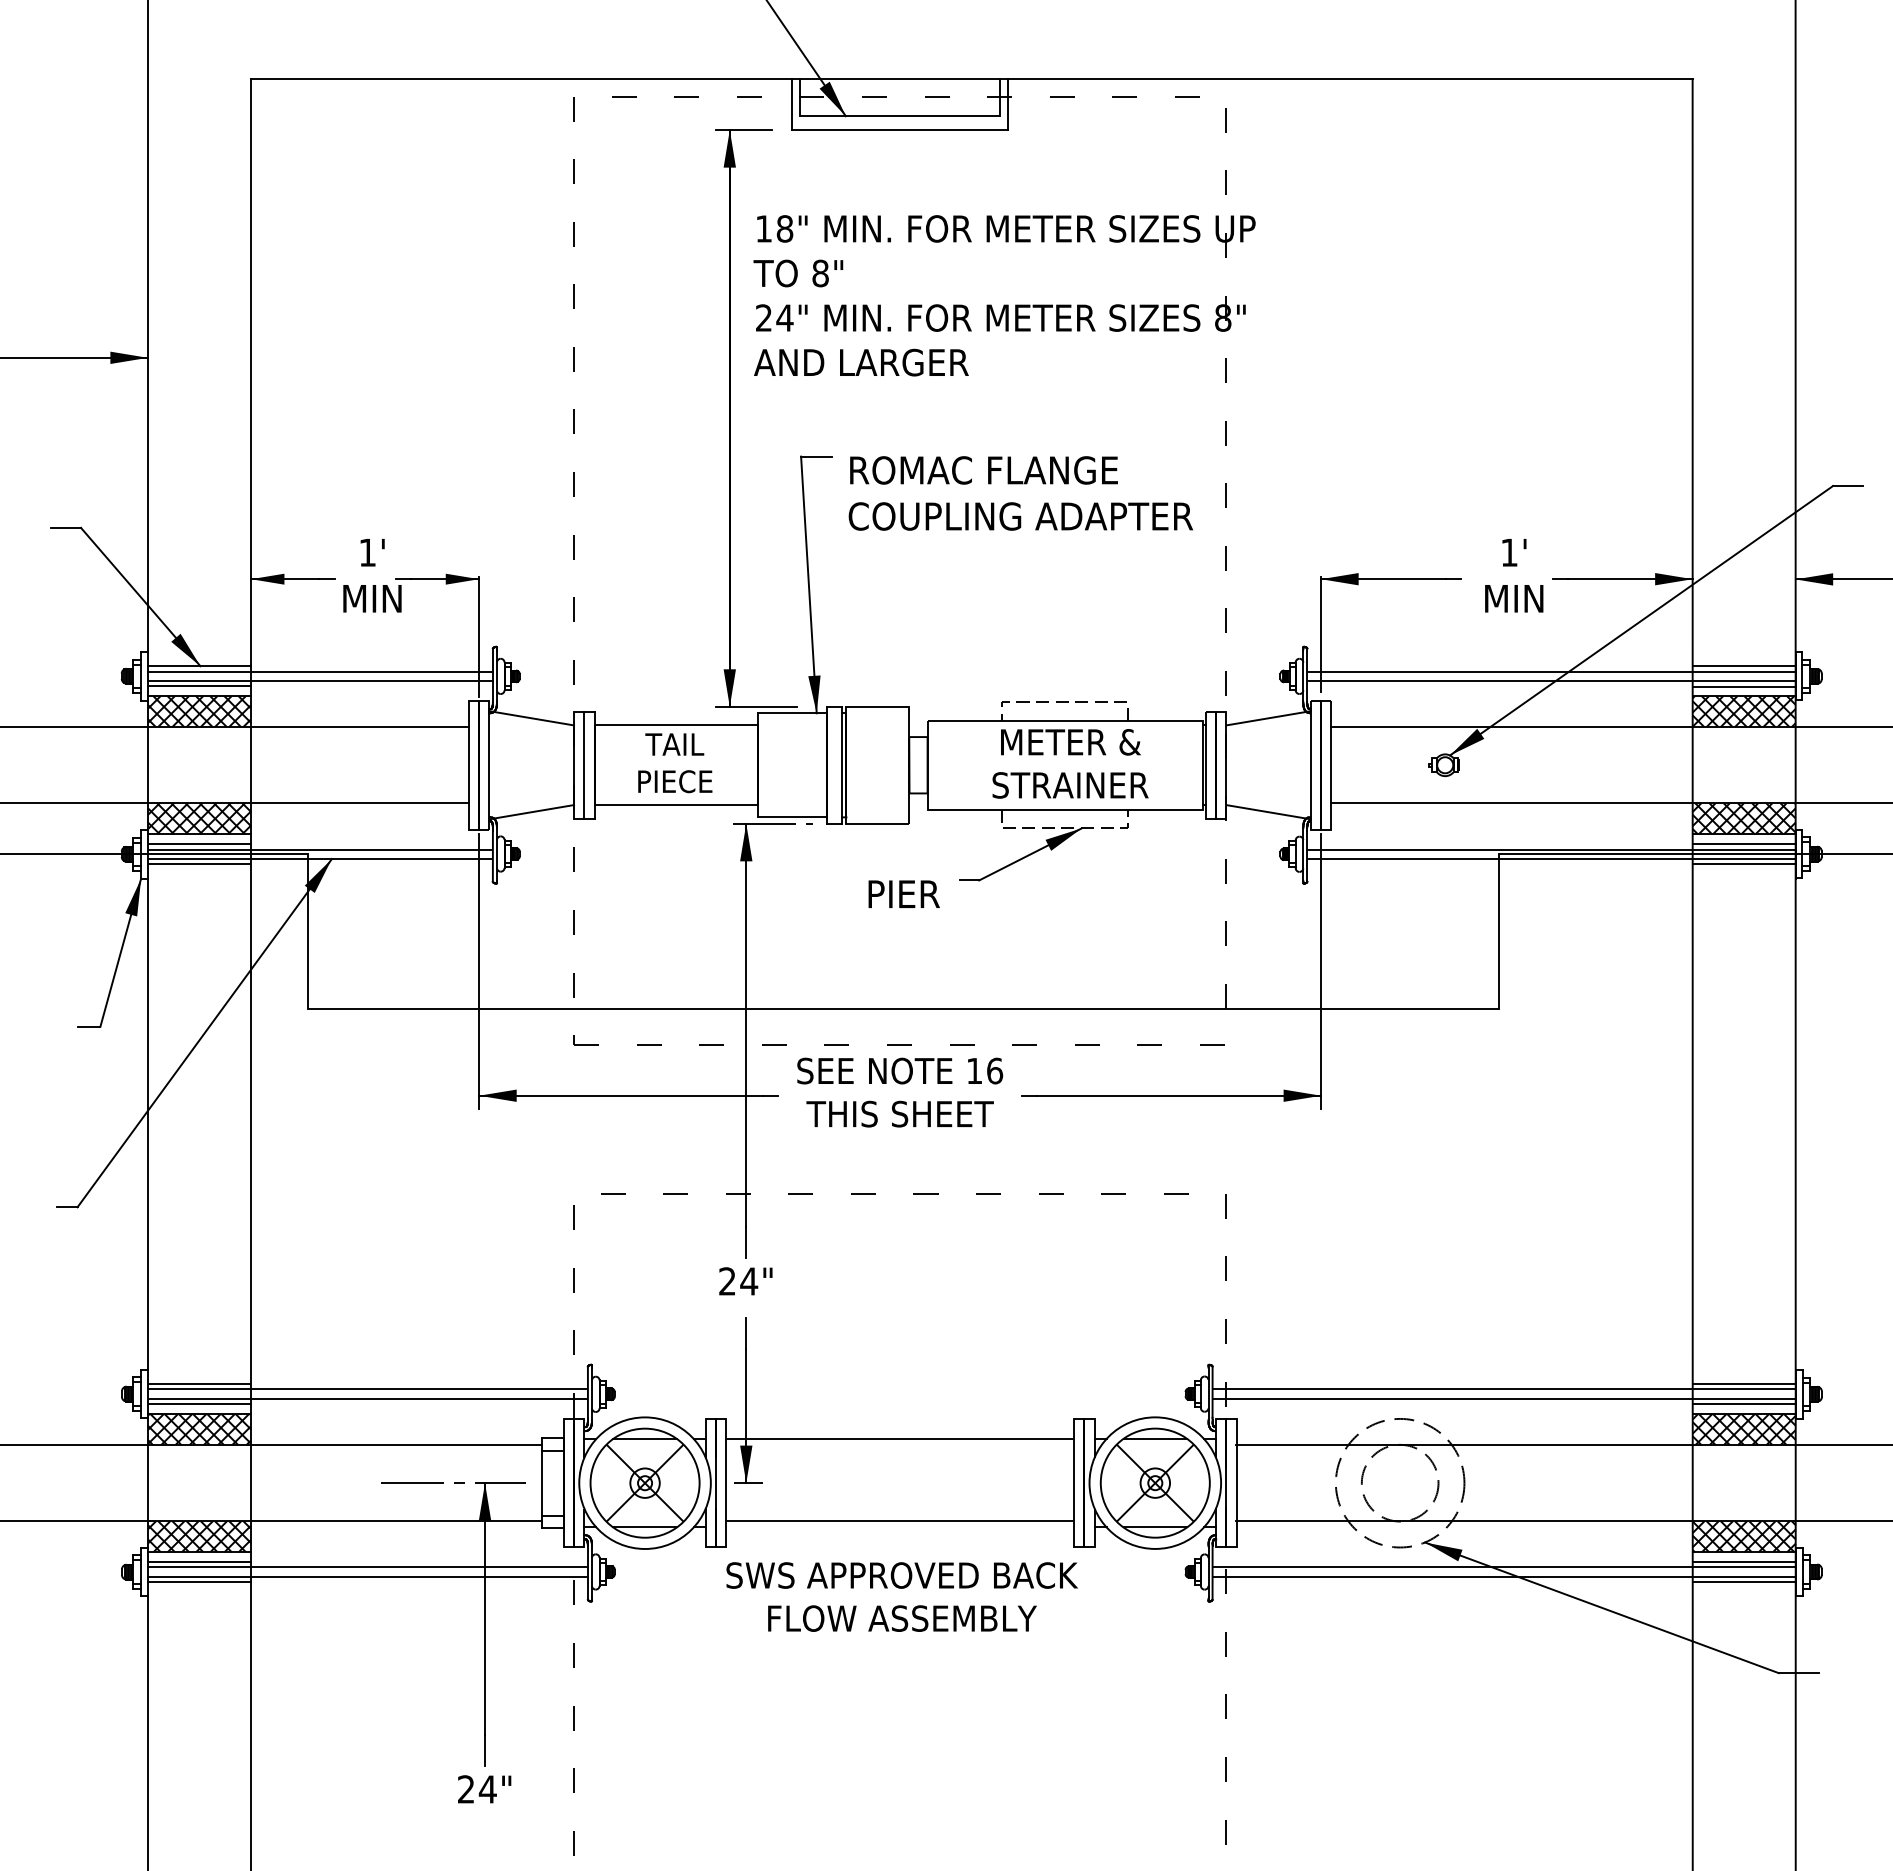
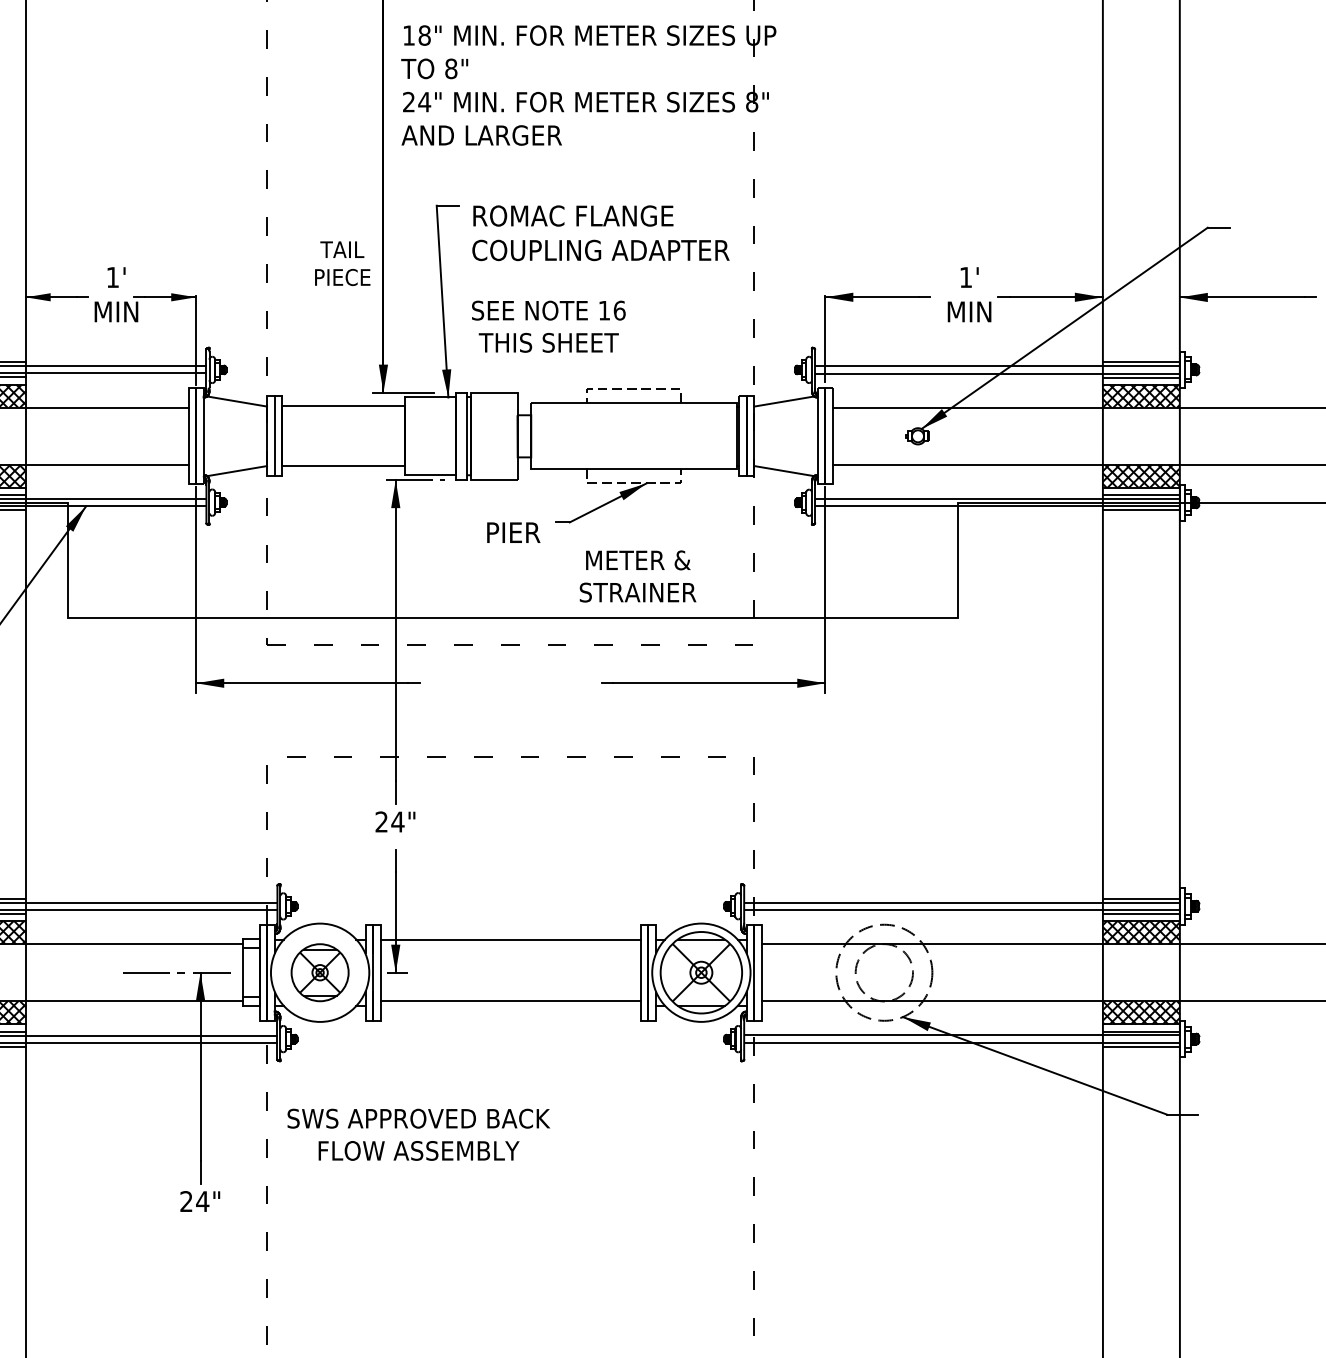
text: (675, 763) -> (342, 263), moved
text: (1070, 763) -> (638, 576), moved
text: (900, 1092) -> (549, 326), moved
part: (644, 1482) -> (319, 972), size x0.7
text: (901, 1596) -> (418, 1134), moved

